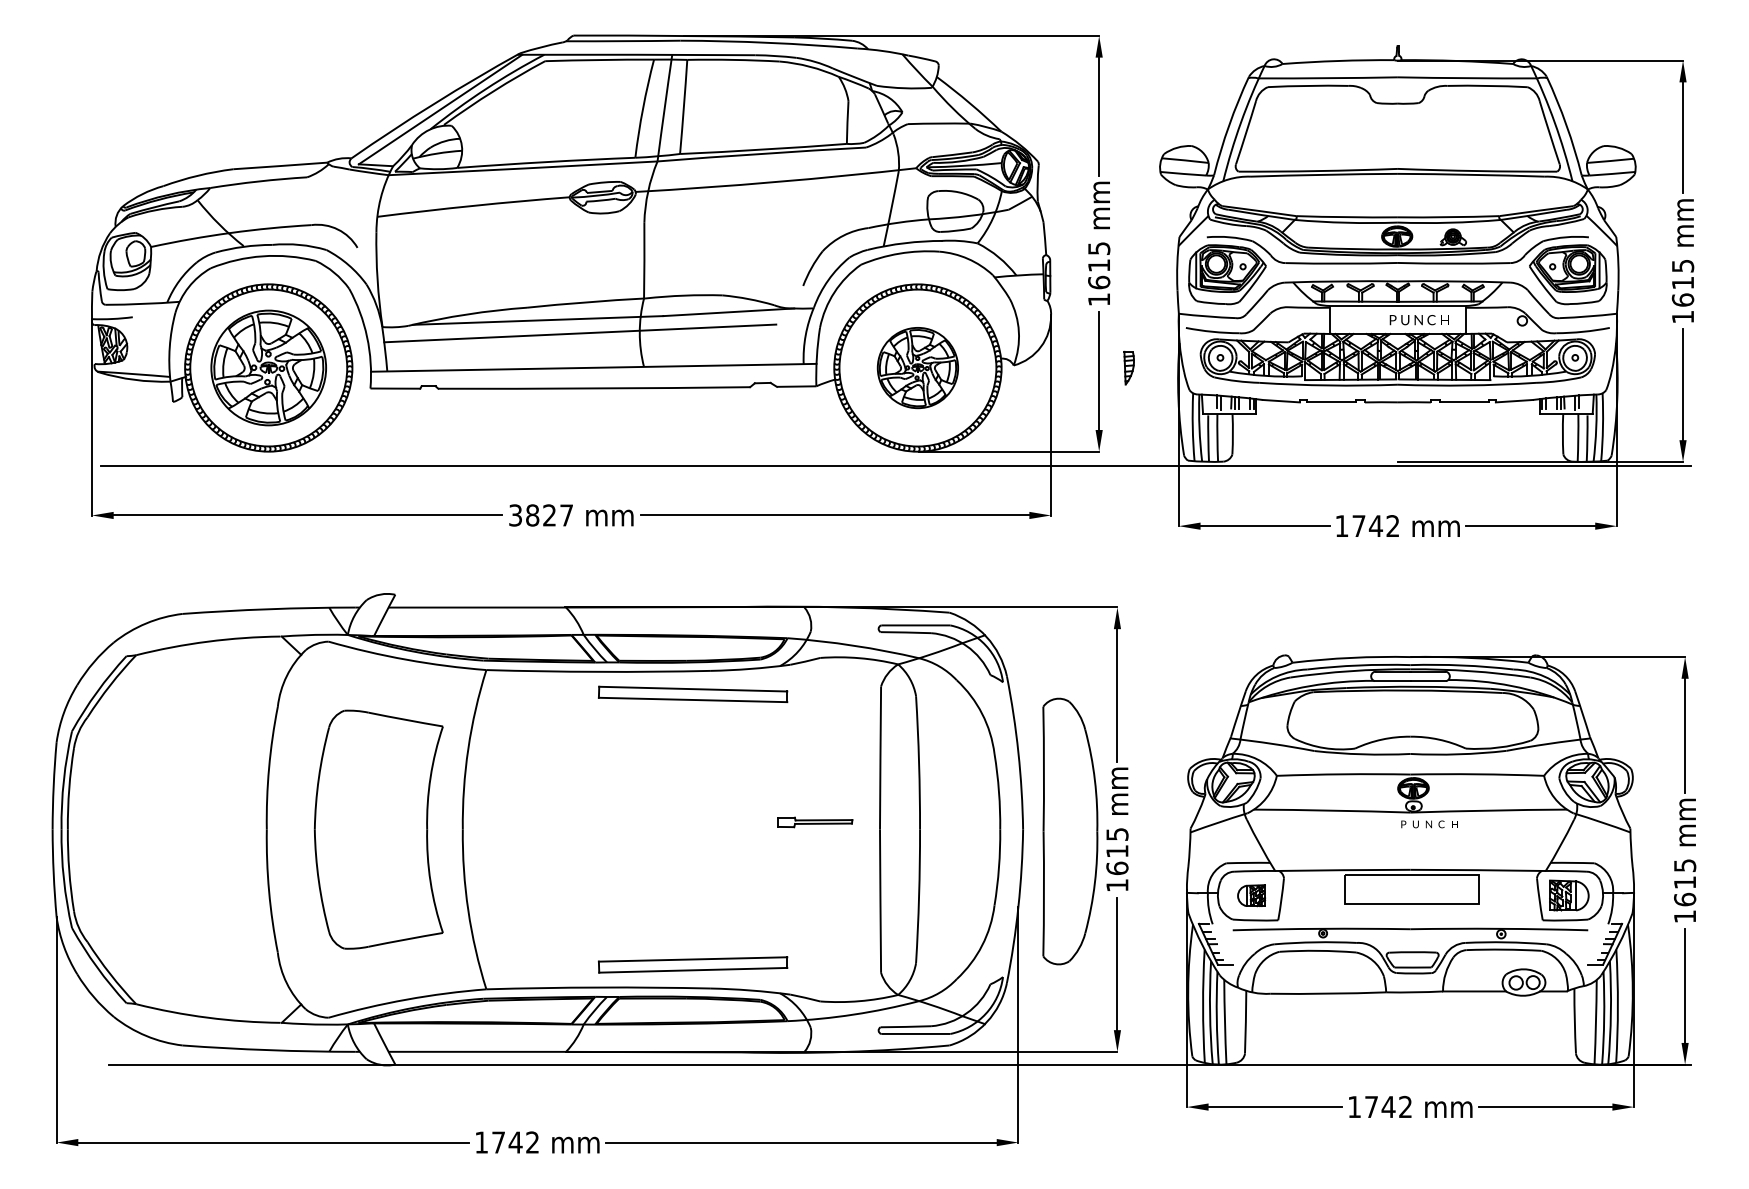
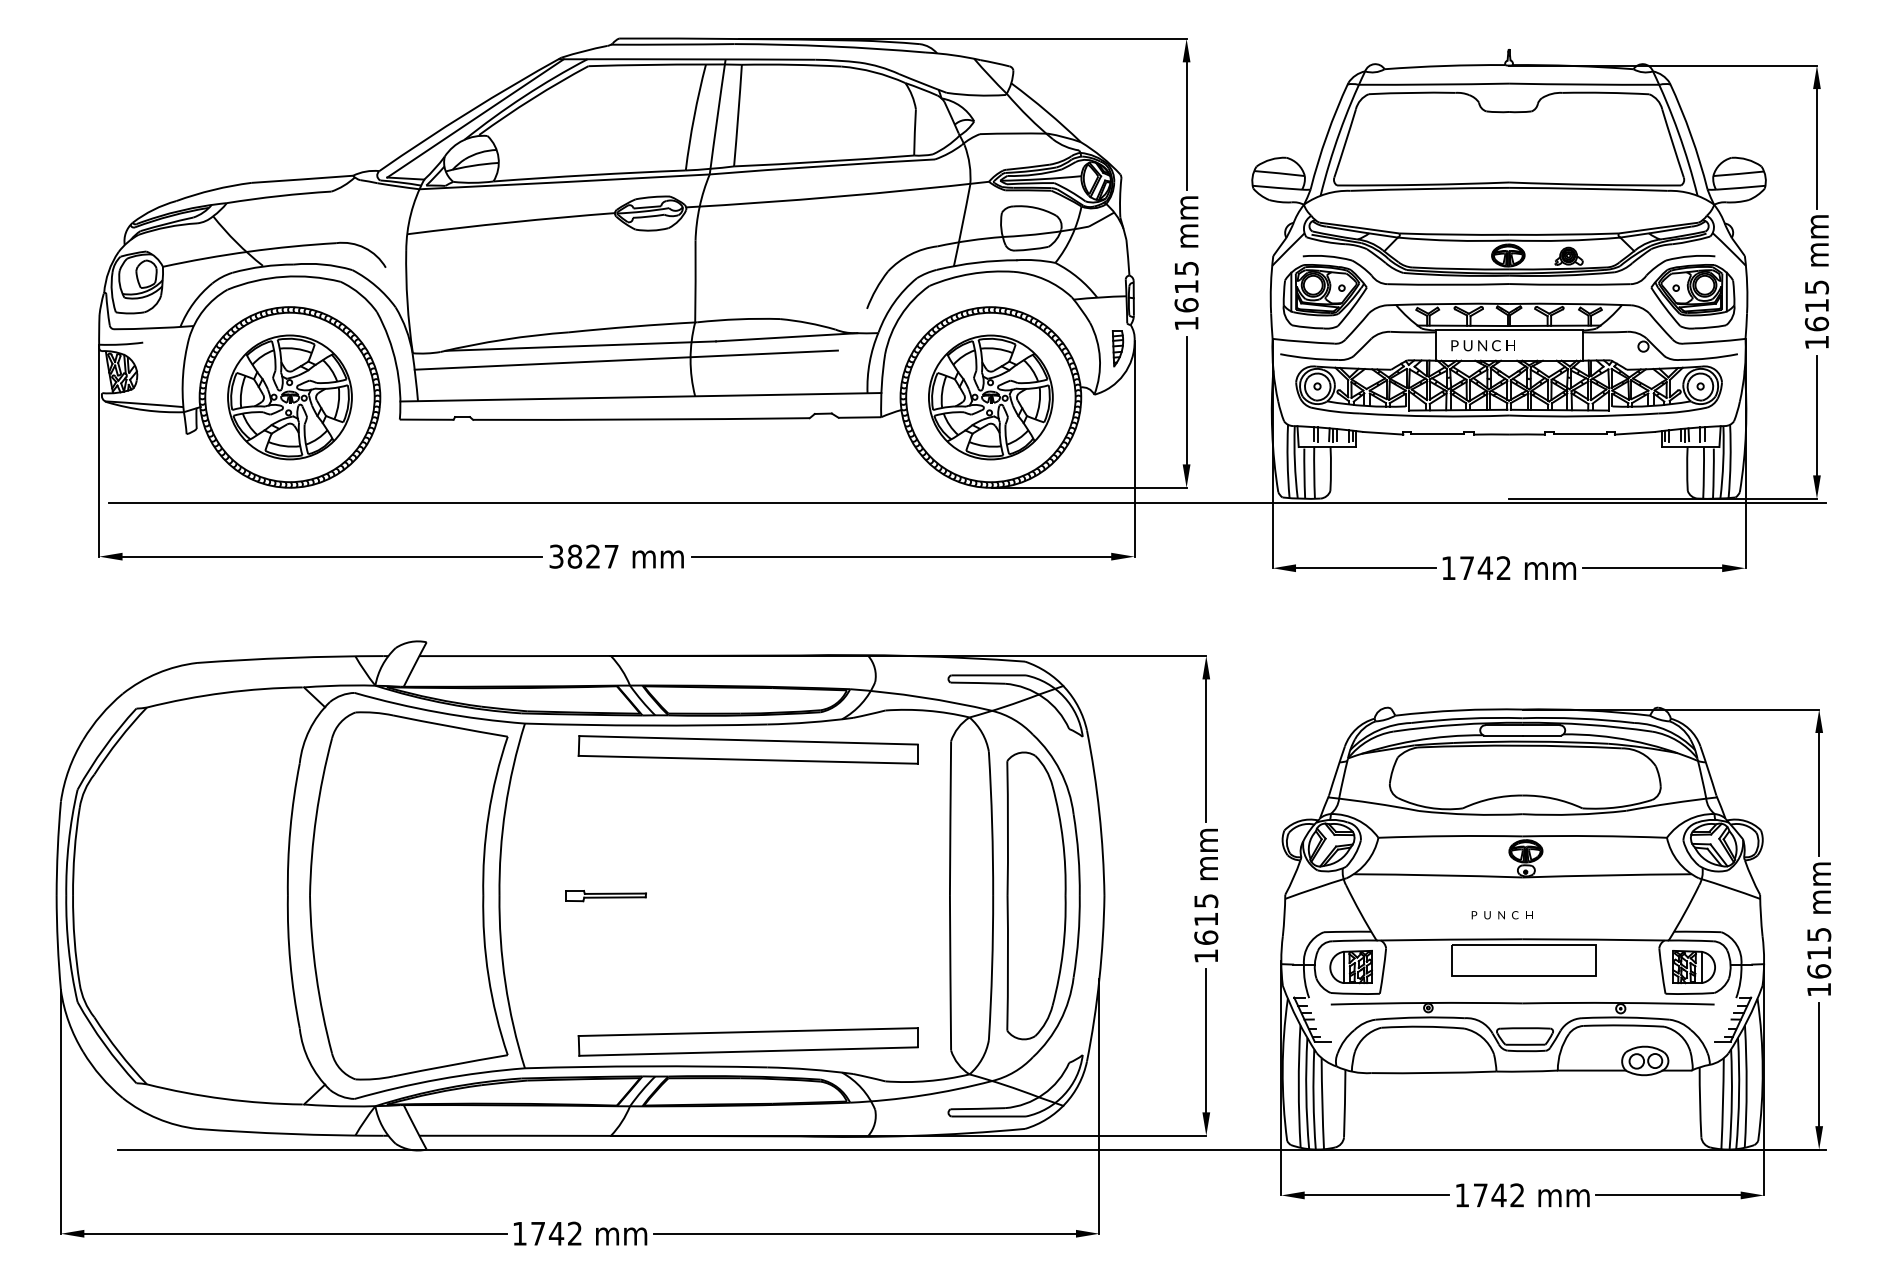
text: (1418, 319) -> (1482, 345), moved
part: (917, 368) -> (990, 397), size x1.43
part: (1128, 368) -> (1117, 348), moved
part: (692, 694) -> (747, 749), size x1.67
part: (814, 822) -> (605, 896), moved
text: (1428, 824) -> (1501, 915), moved
part: (378, 829) -> (408, 895), size x1.43
part: (1070, 831) -> (1036, 895), moved
part: (1251, 895) -> (1350, 967), size x1.43
part: (692, 964) -> (747, 1041), size x1.67

